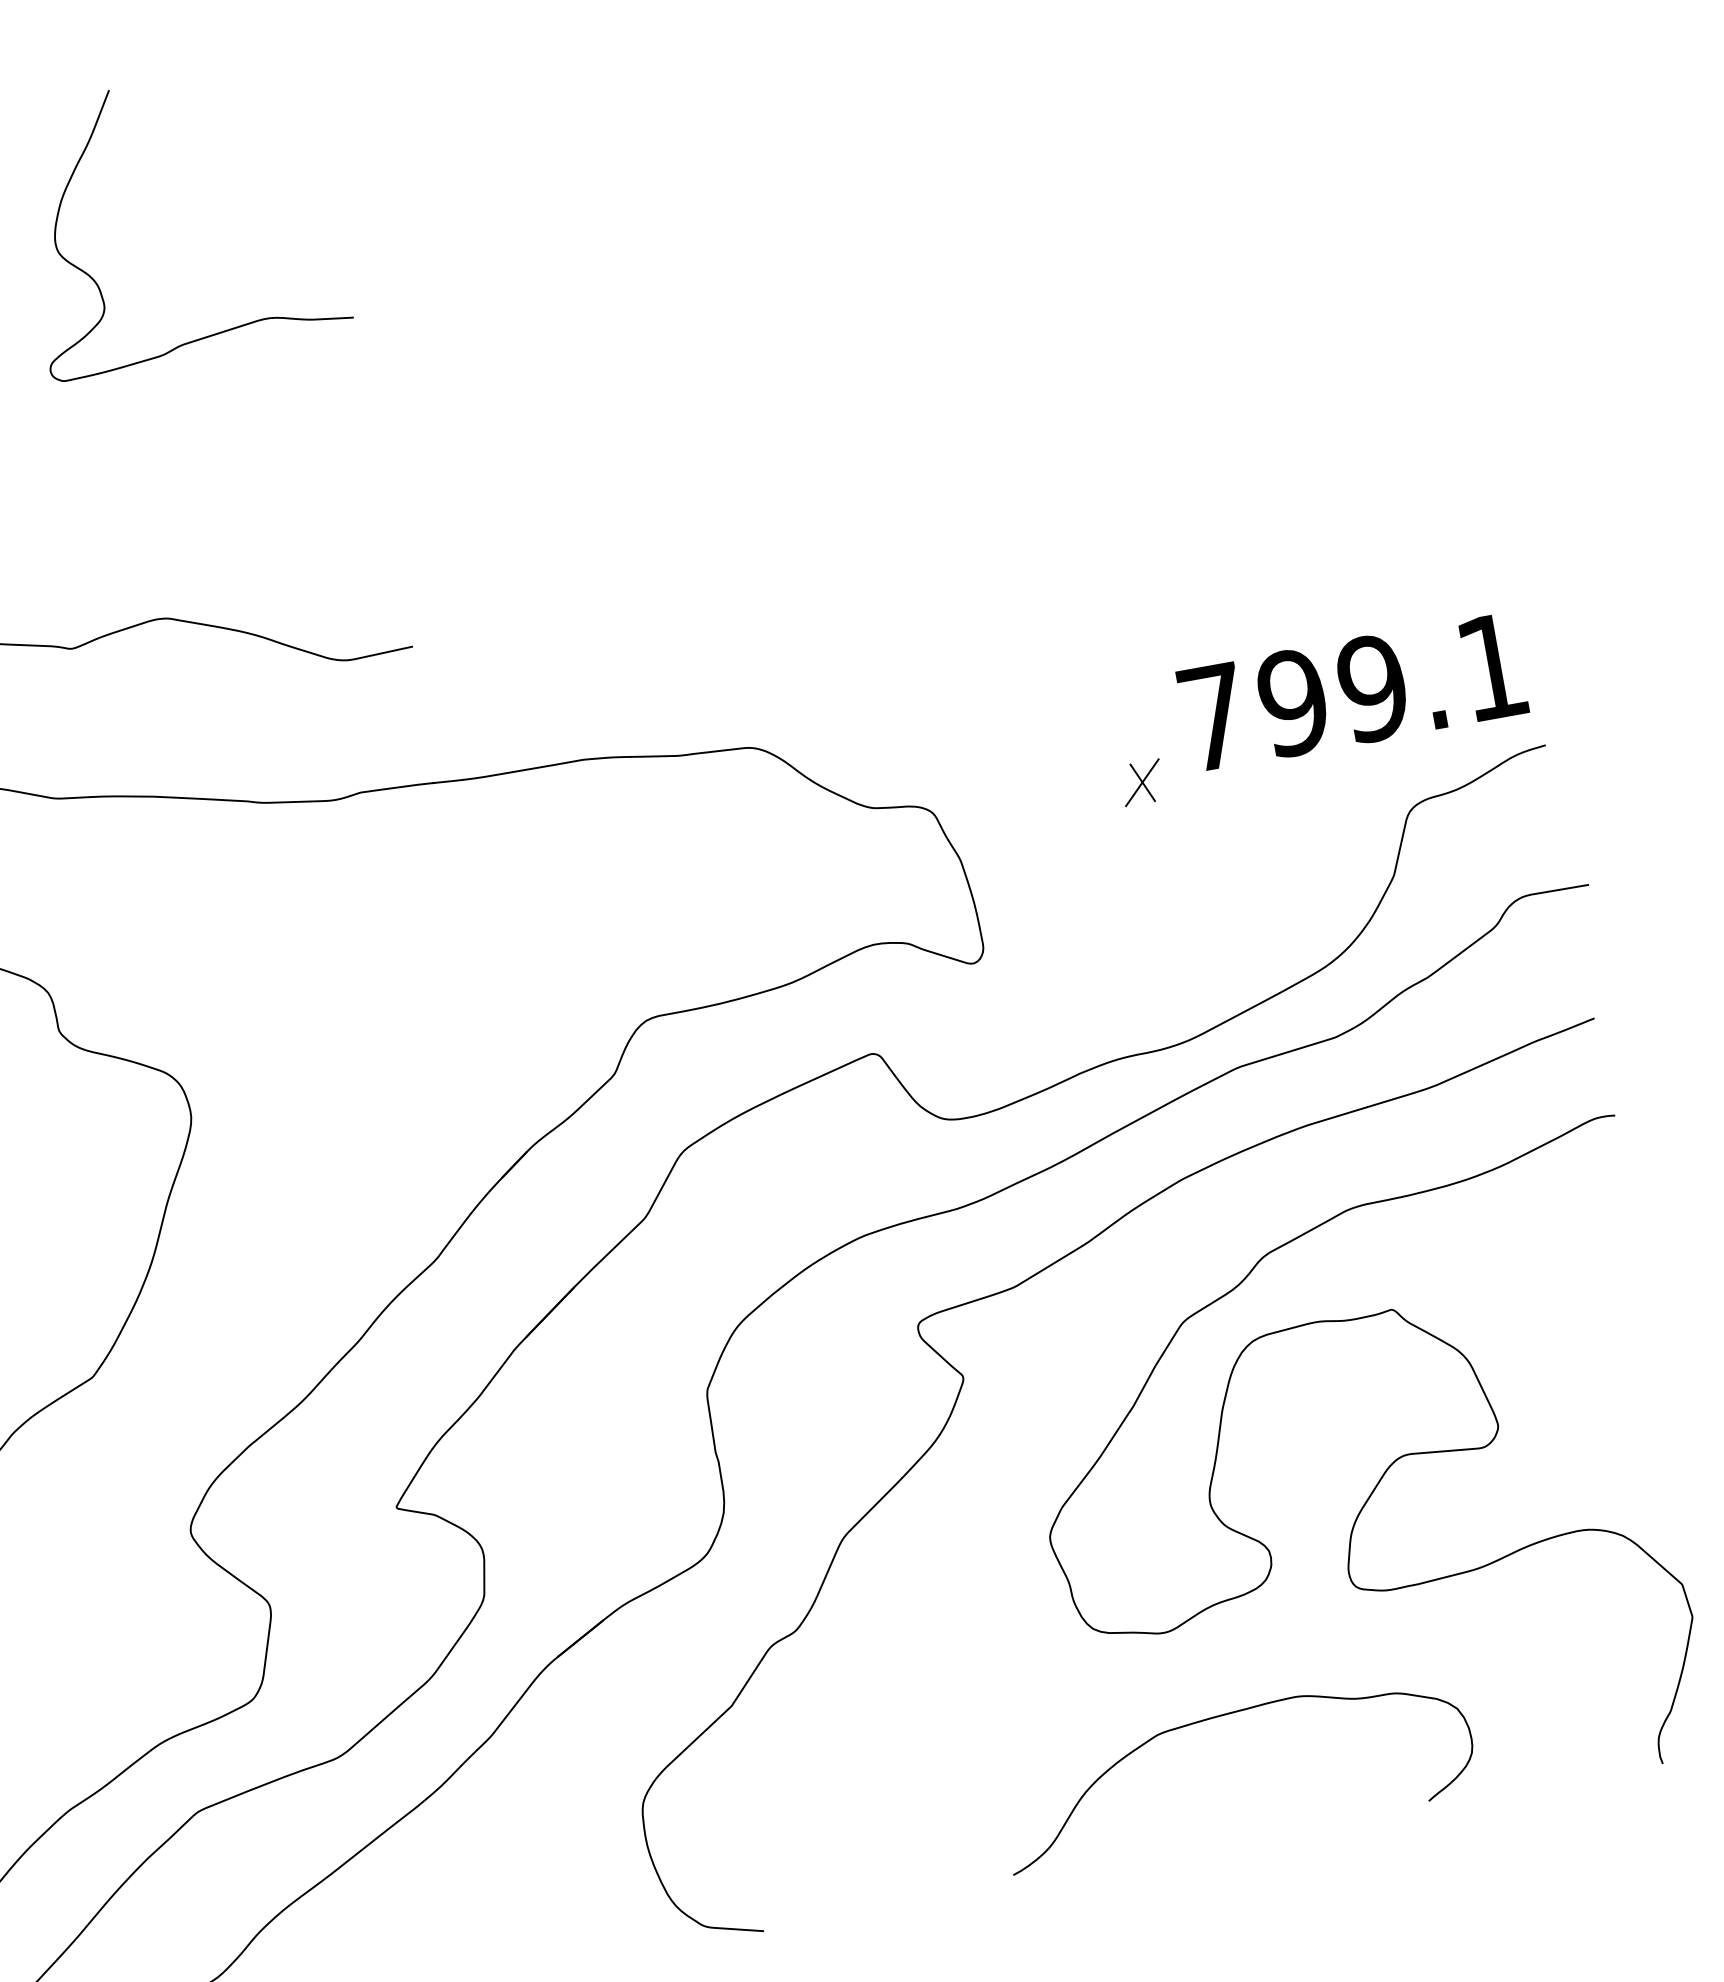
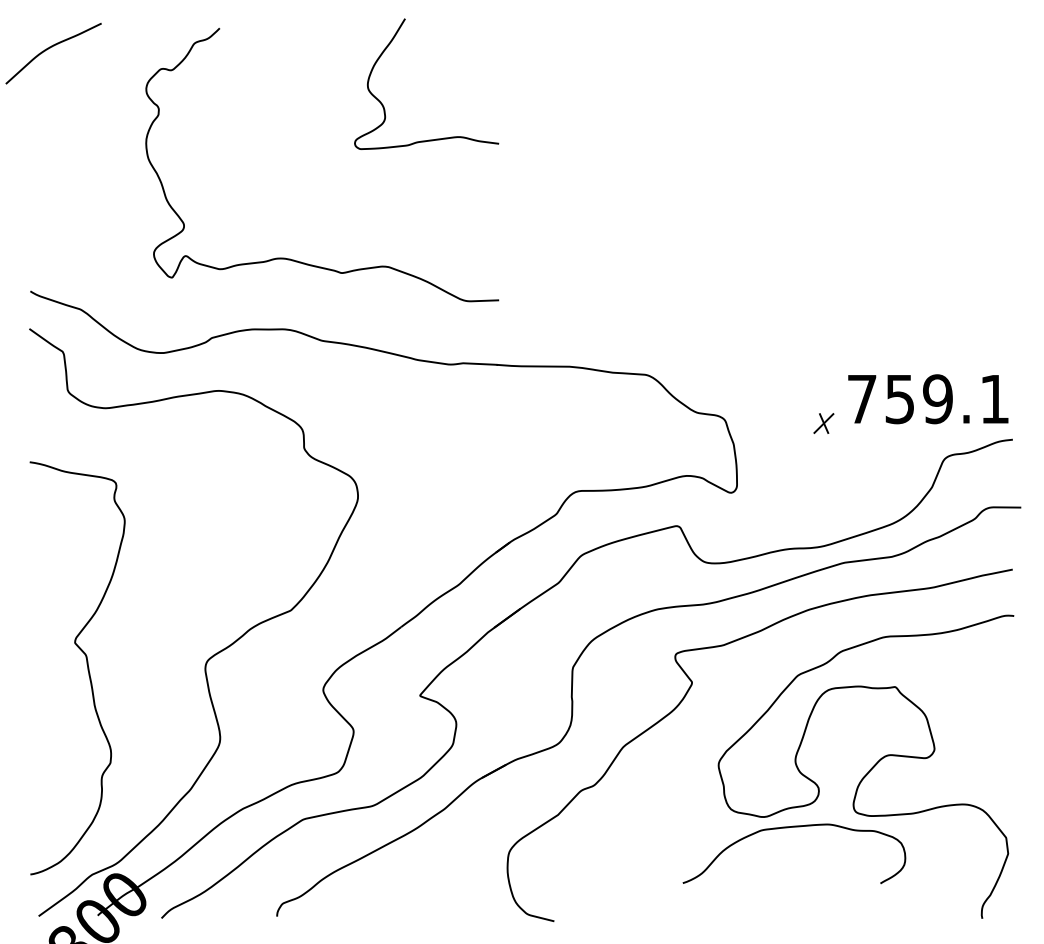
text: (1292, 703) -> (899, 399), 799.1 -> 759.1
curve: (1214, 1720) -> (788, 828), moved

